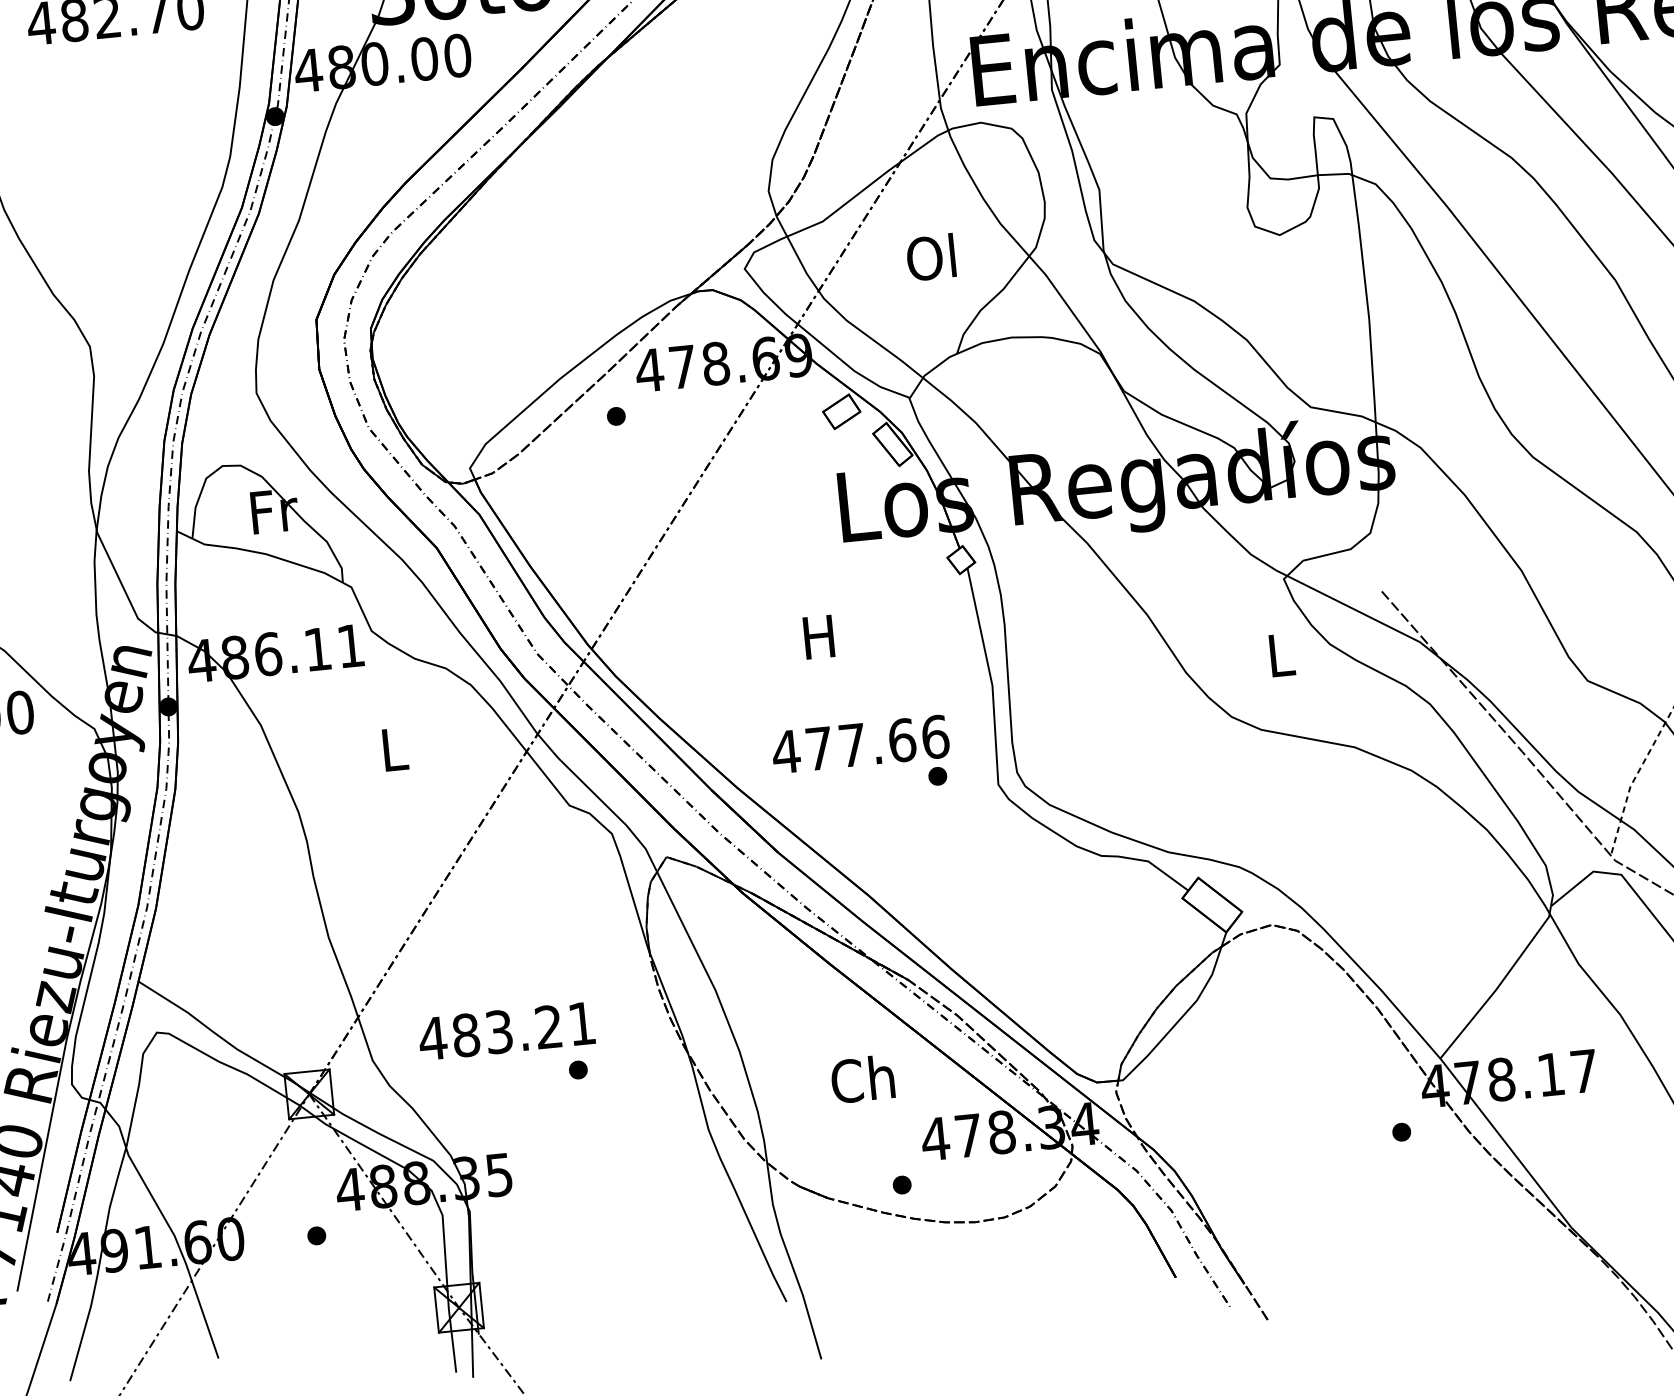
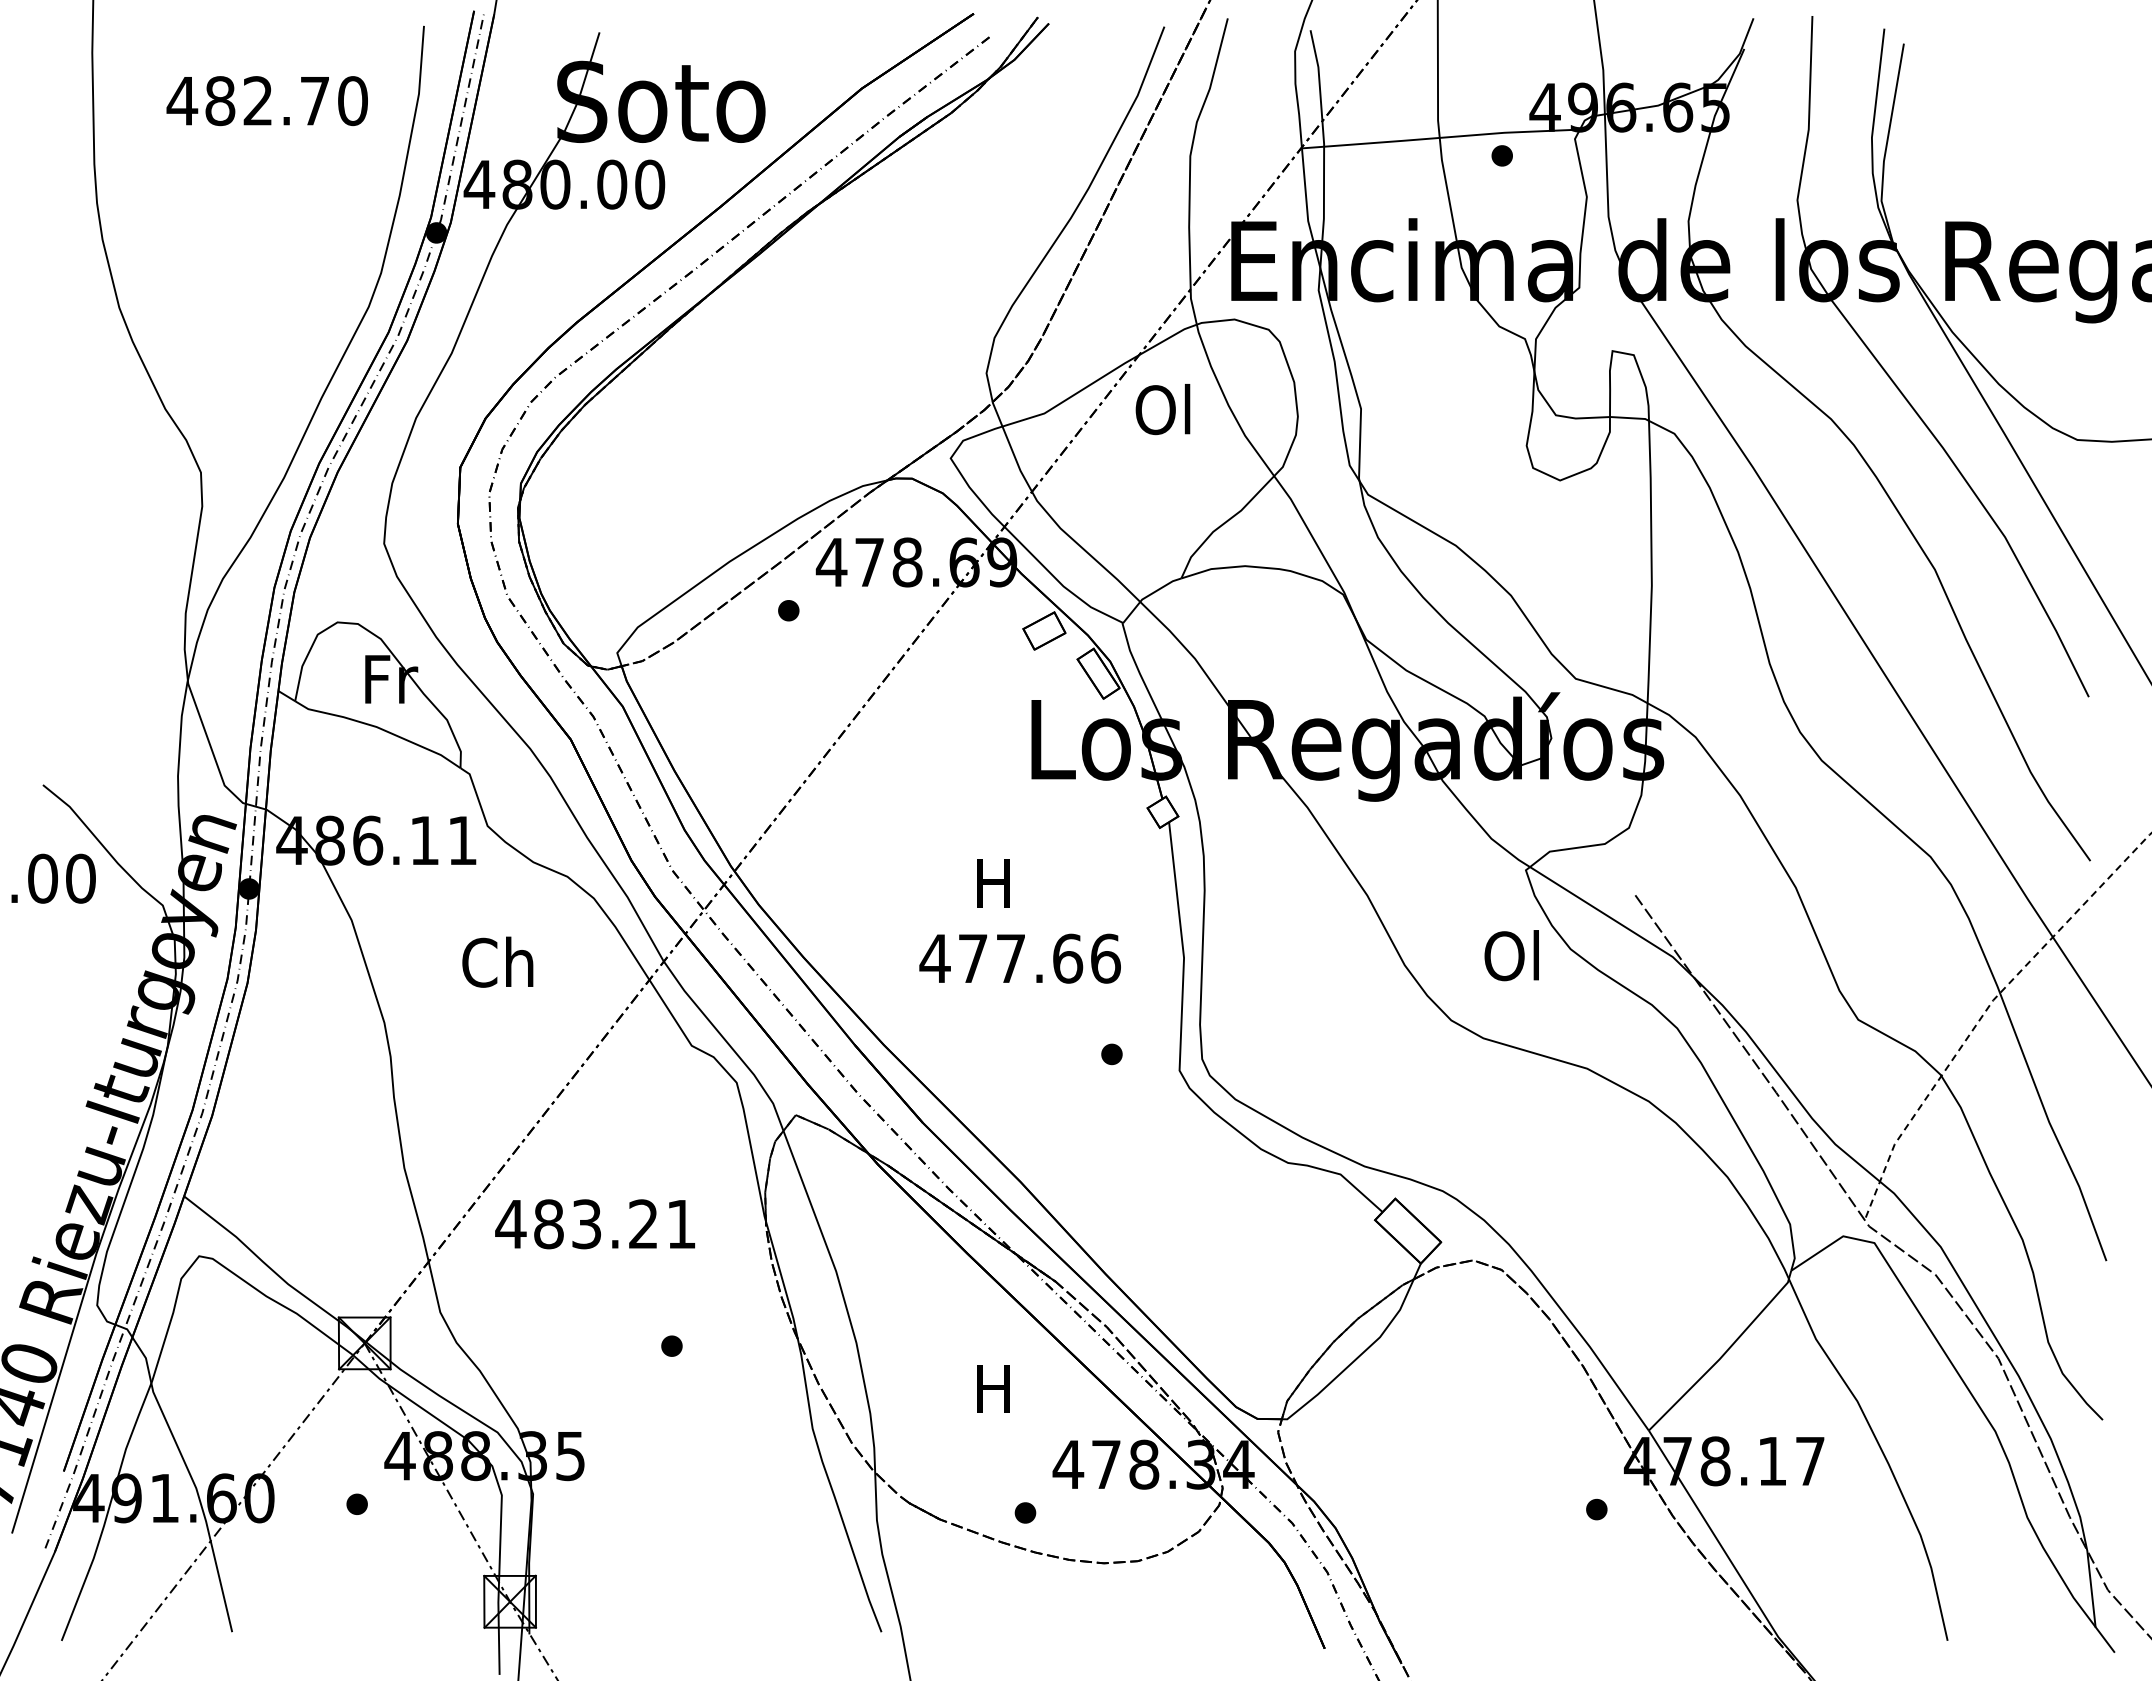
text: (930, 257) -> (1162, 409), moved
text: (1278, 654) -> (1511, 955), L -> Ol
text: (859, 744) -> (1019, 958), moved
text: (392, 748) -> (497, 961), L -> Ch
text: (506, 1031) -> (594, 1224), moved
text: (862, 1079) -> (992, 1388), Ch -> H

